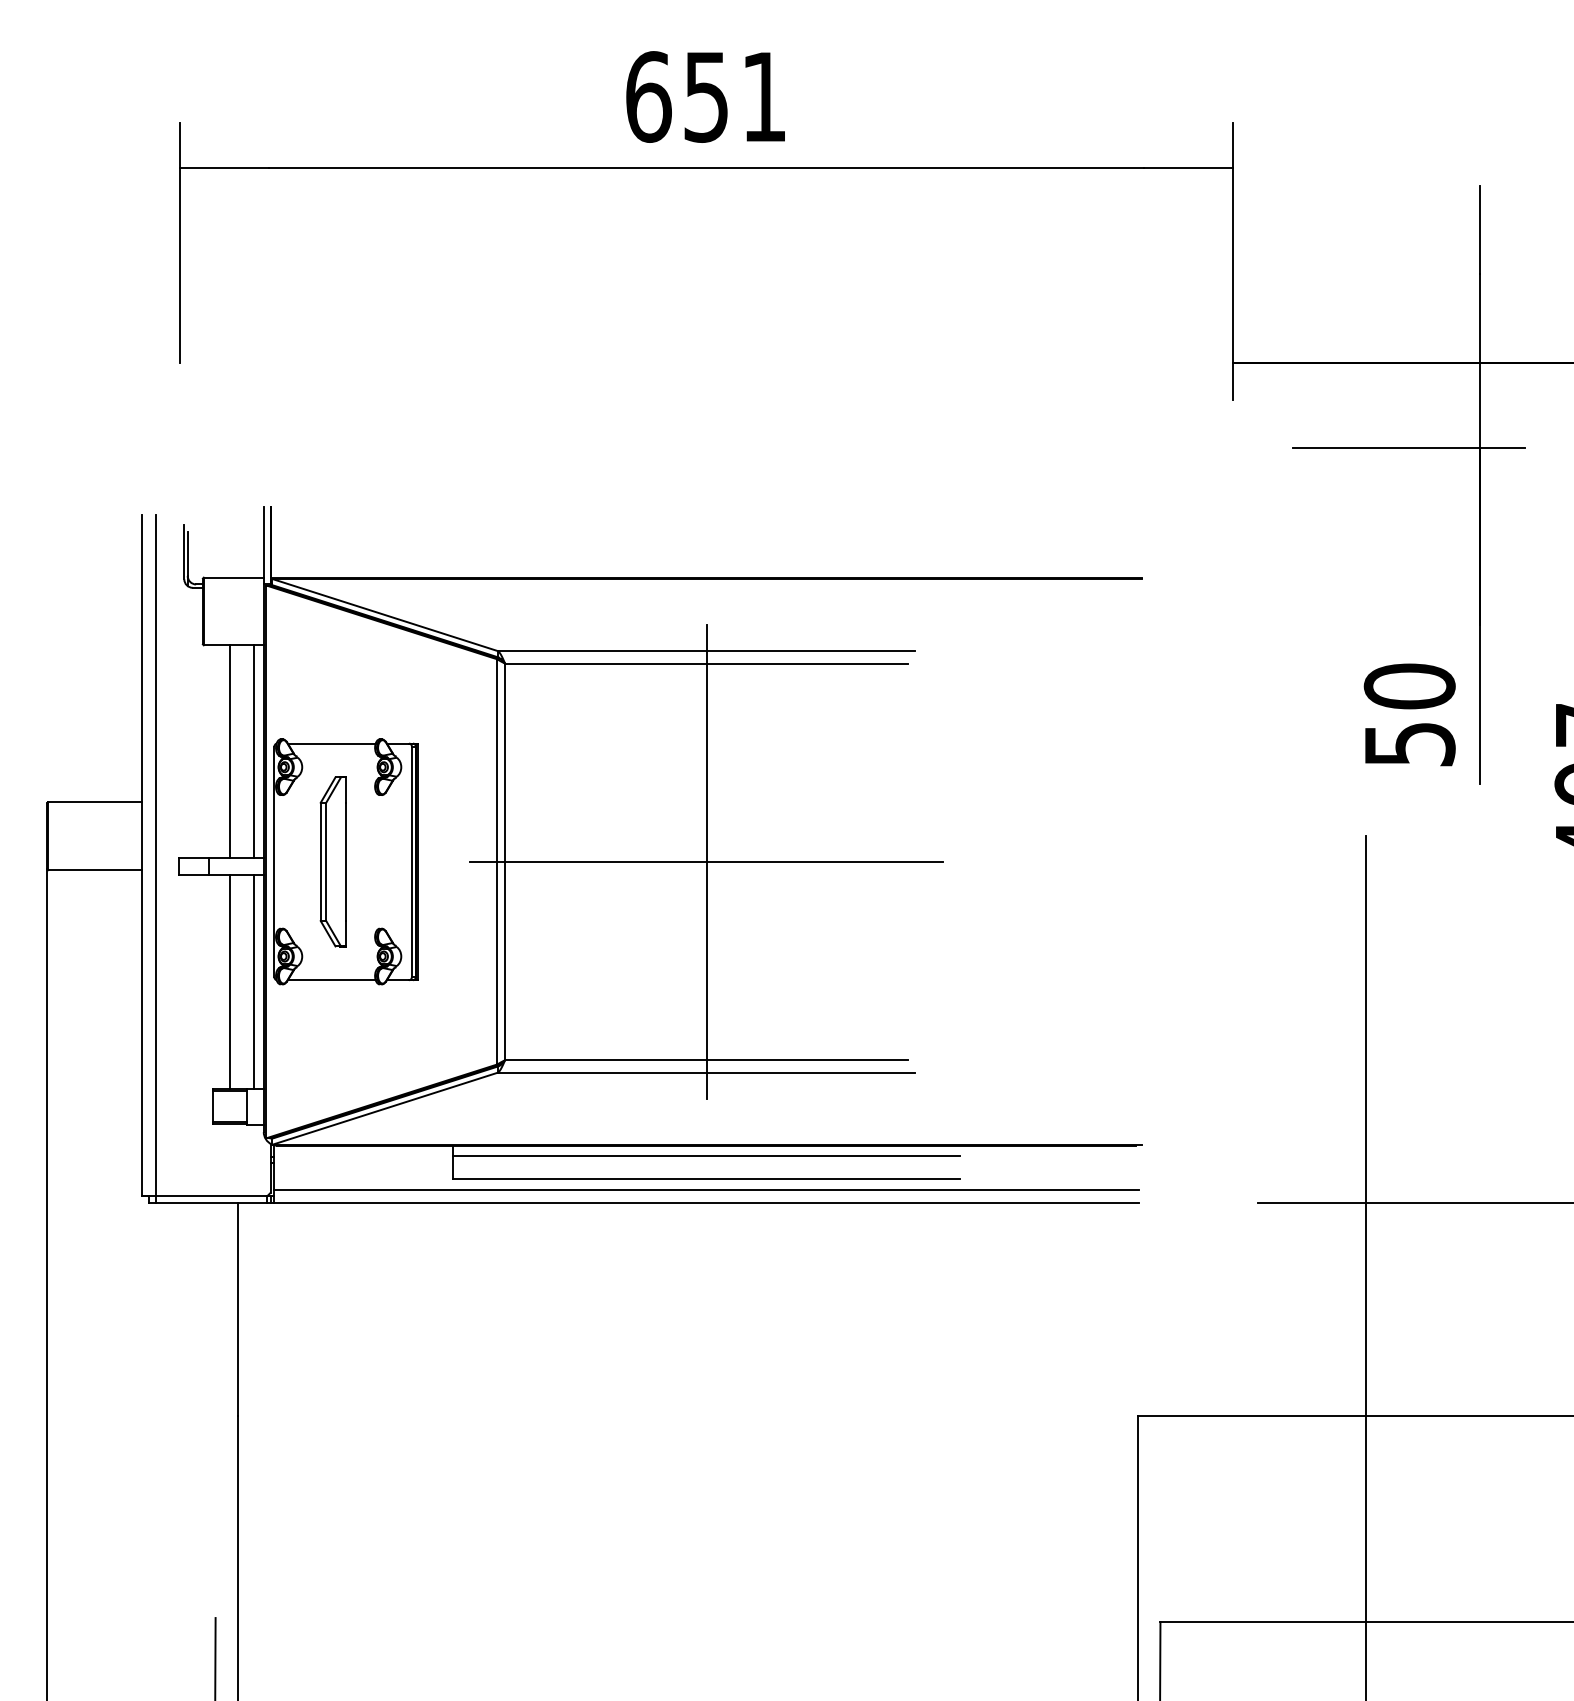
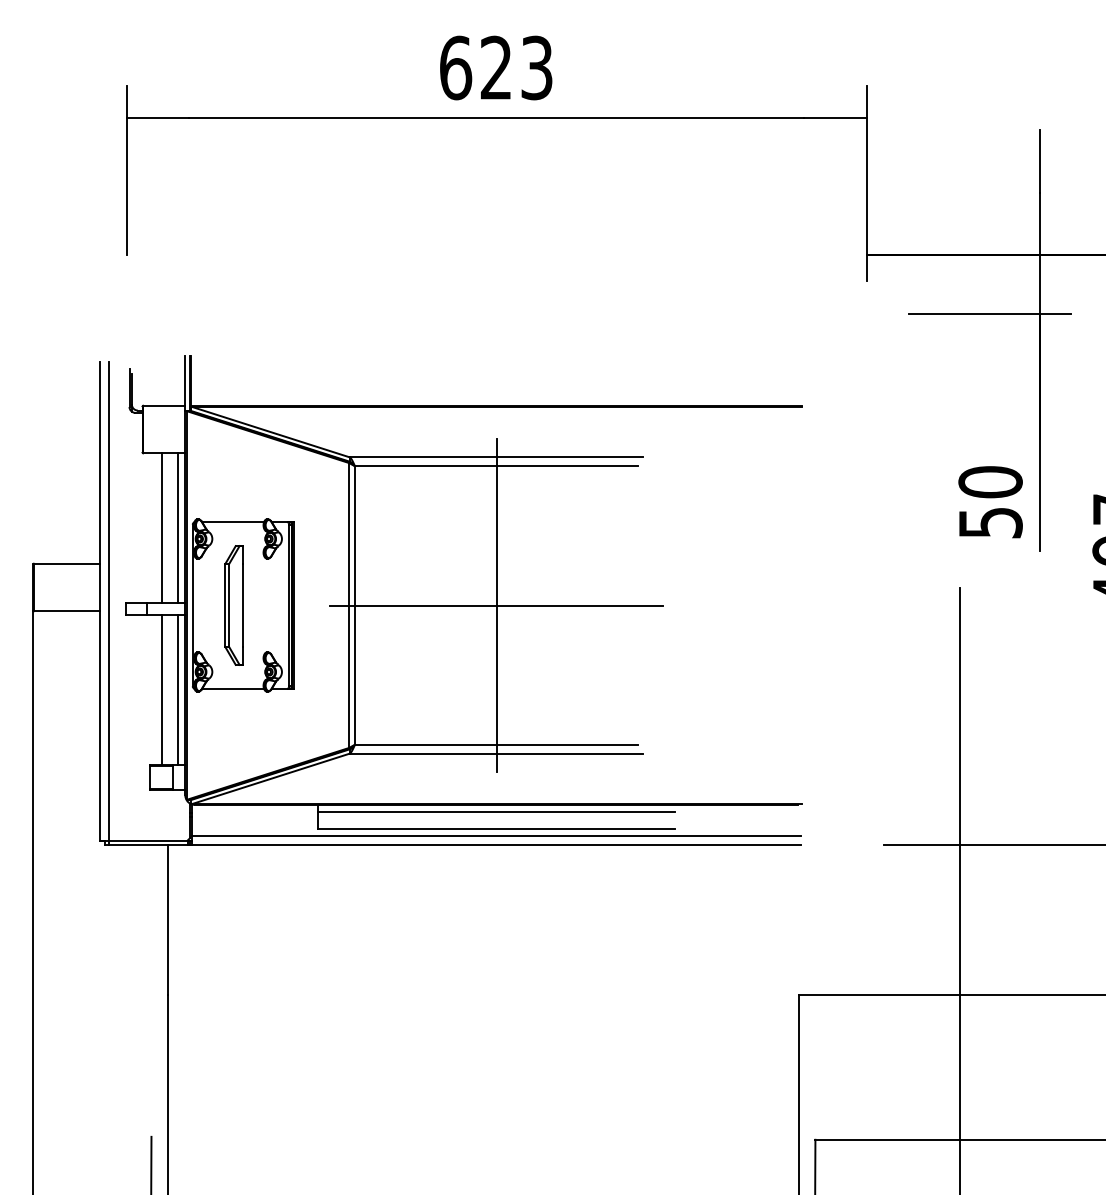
text: (735, 96) -> (516, 67), 651 -> 623

